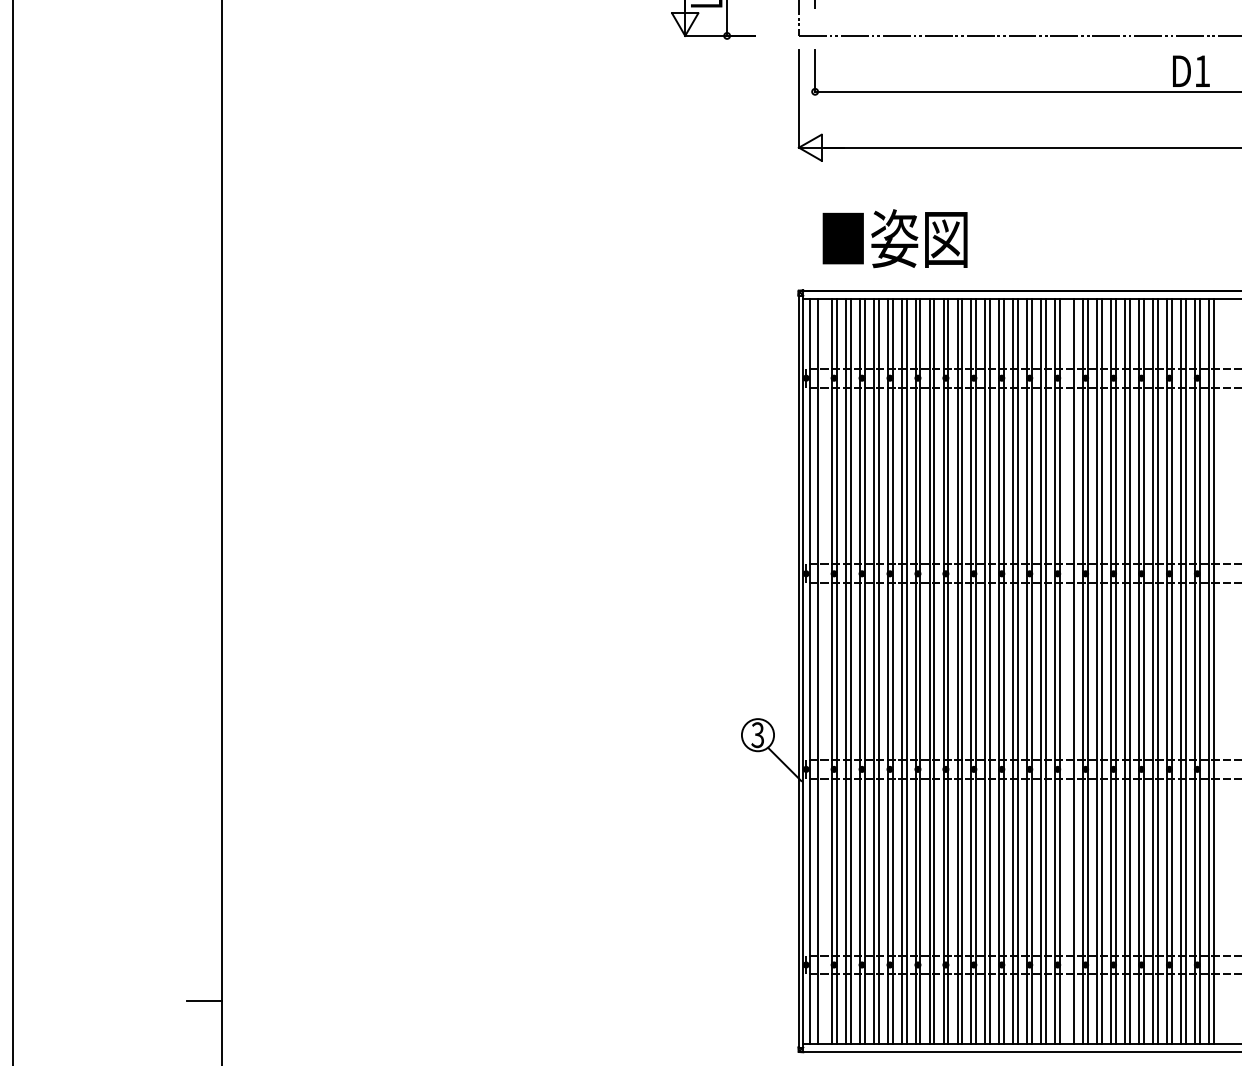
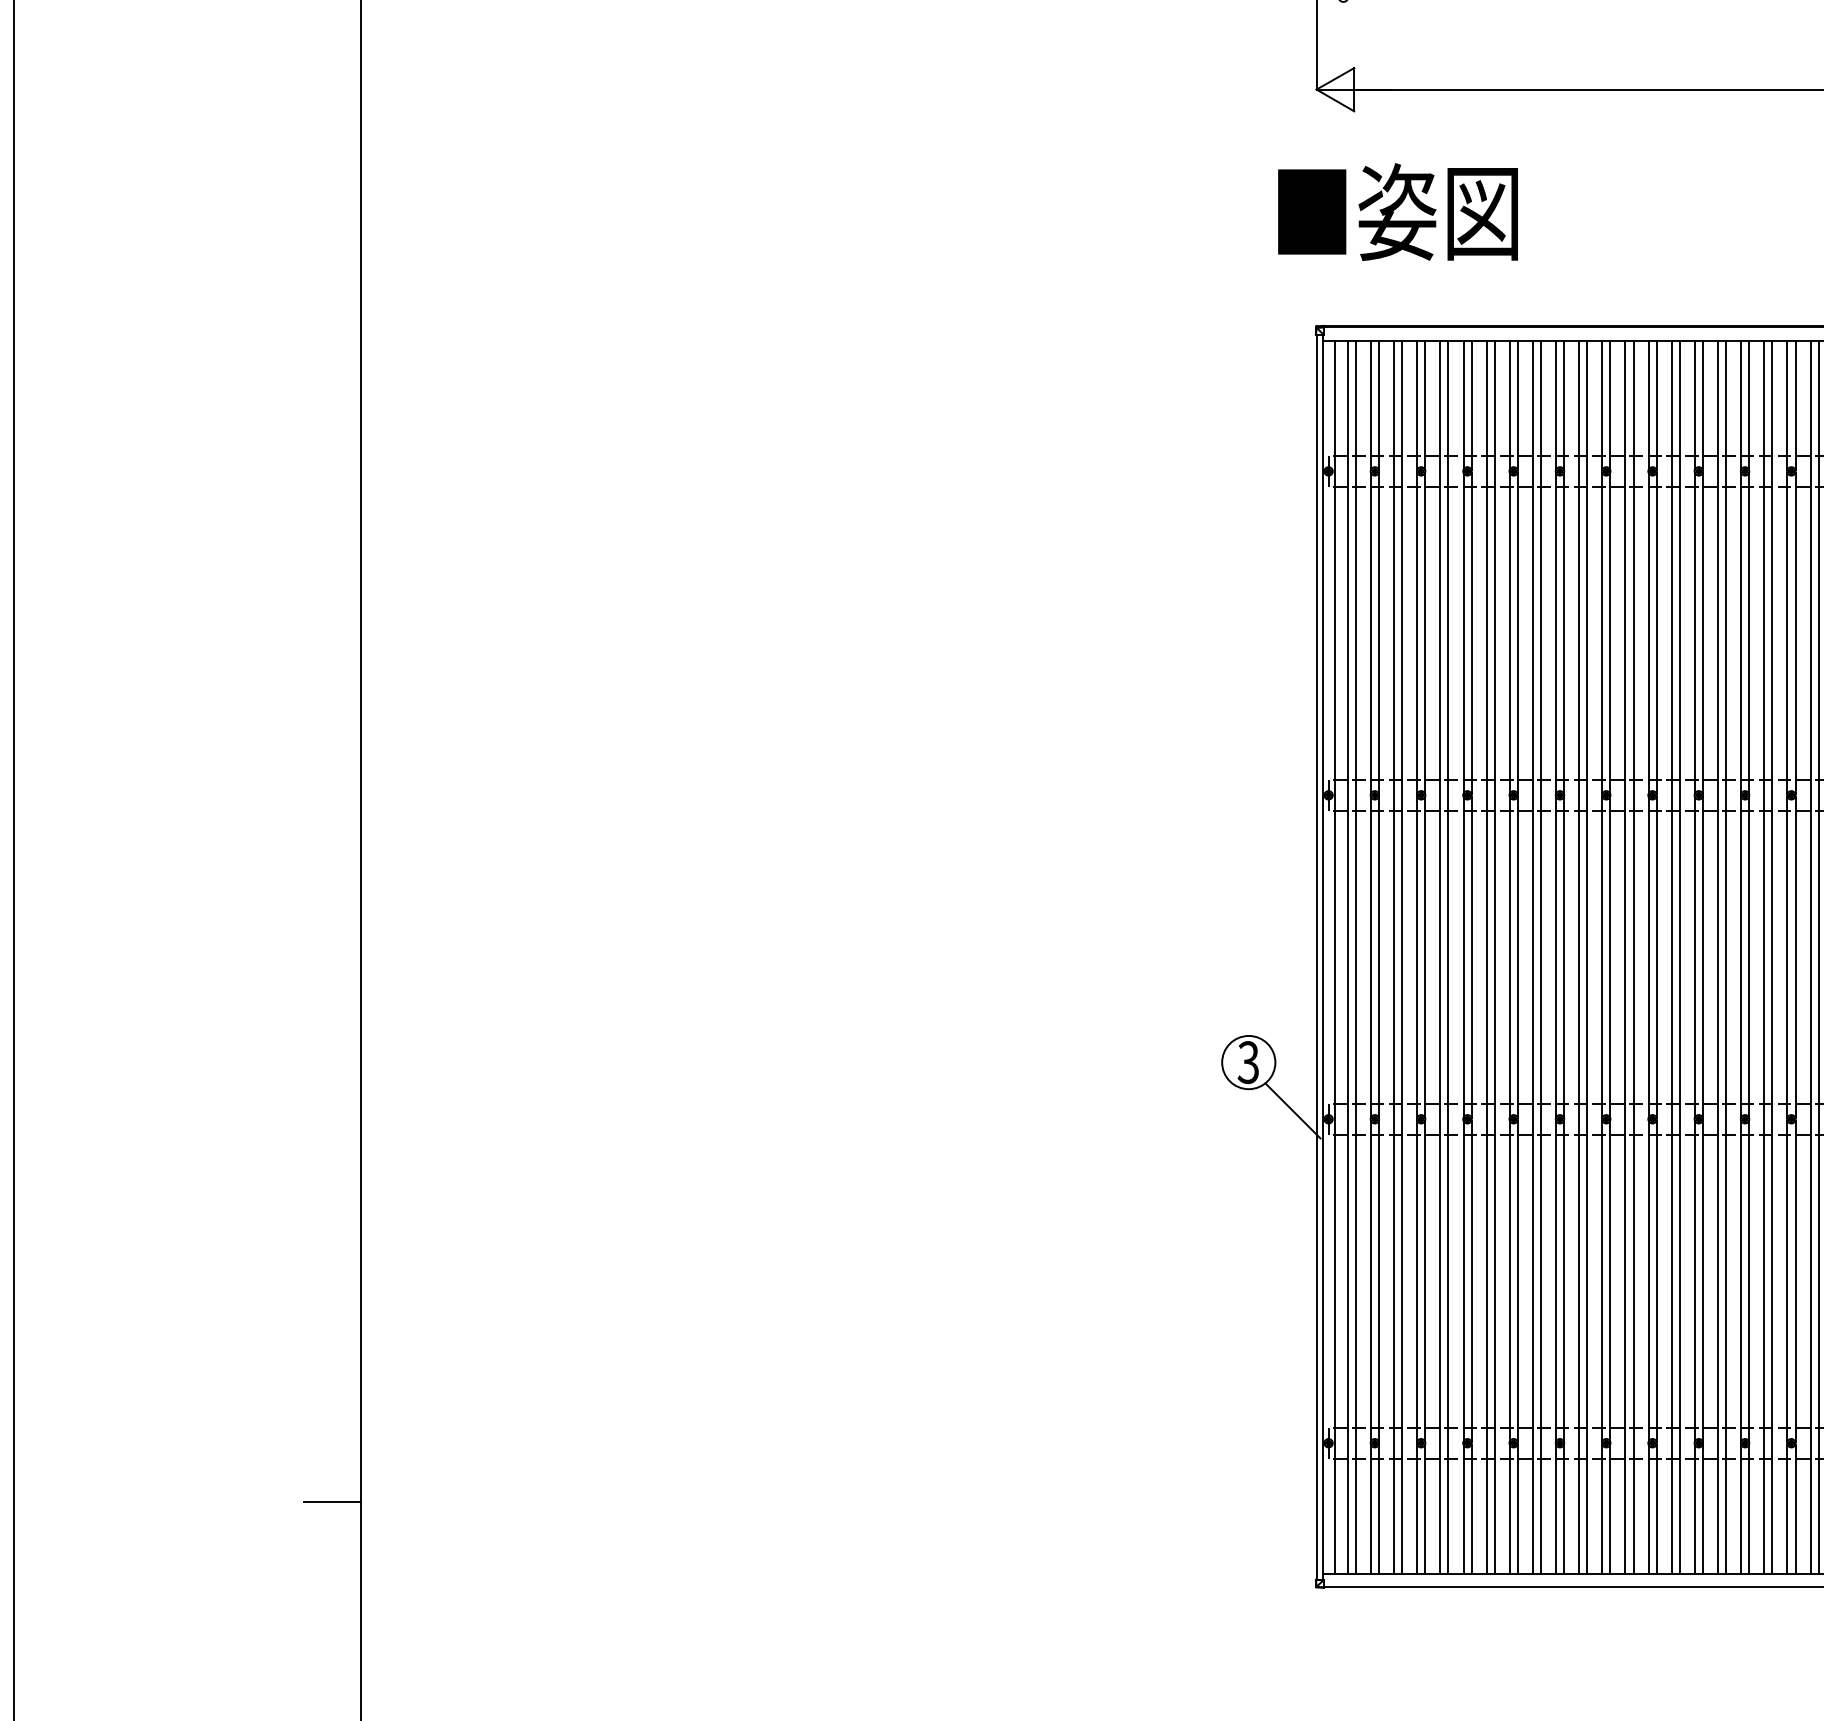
text: (894, 238) -> (1397, 211), moved
line: (822, 671) -> (1355, 957), added
line: (1069, 671) -> (1764, 957), added

